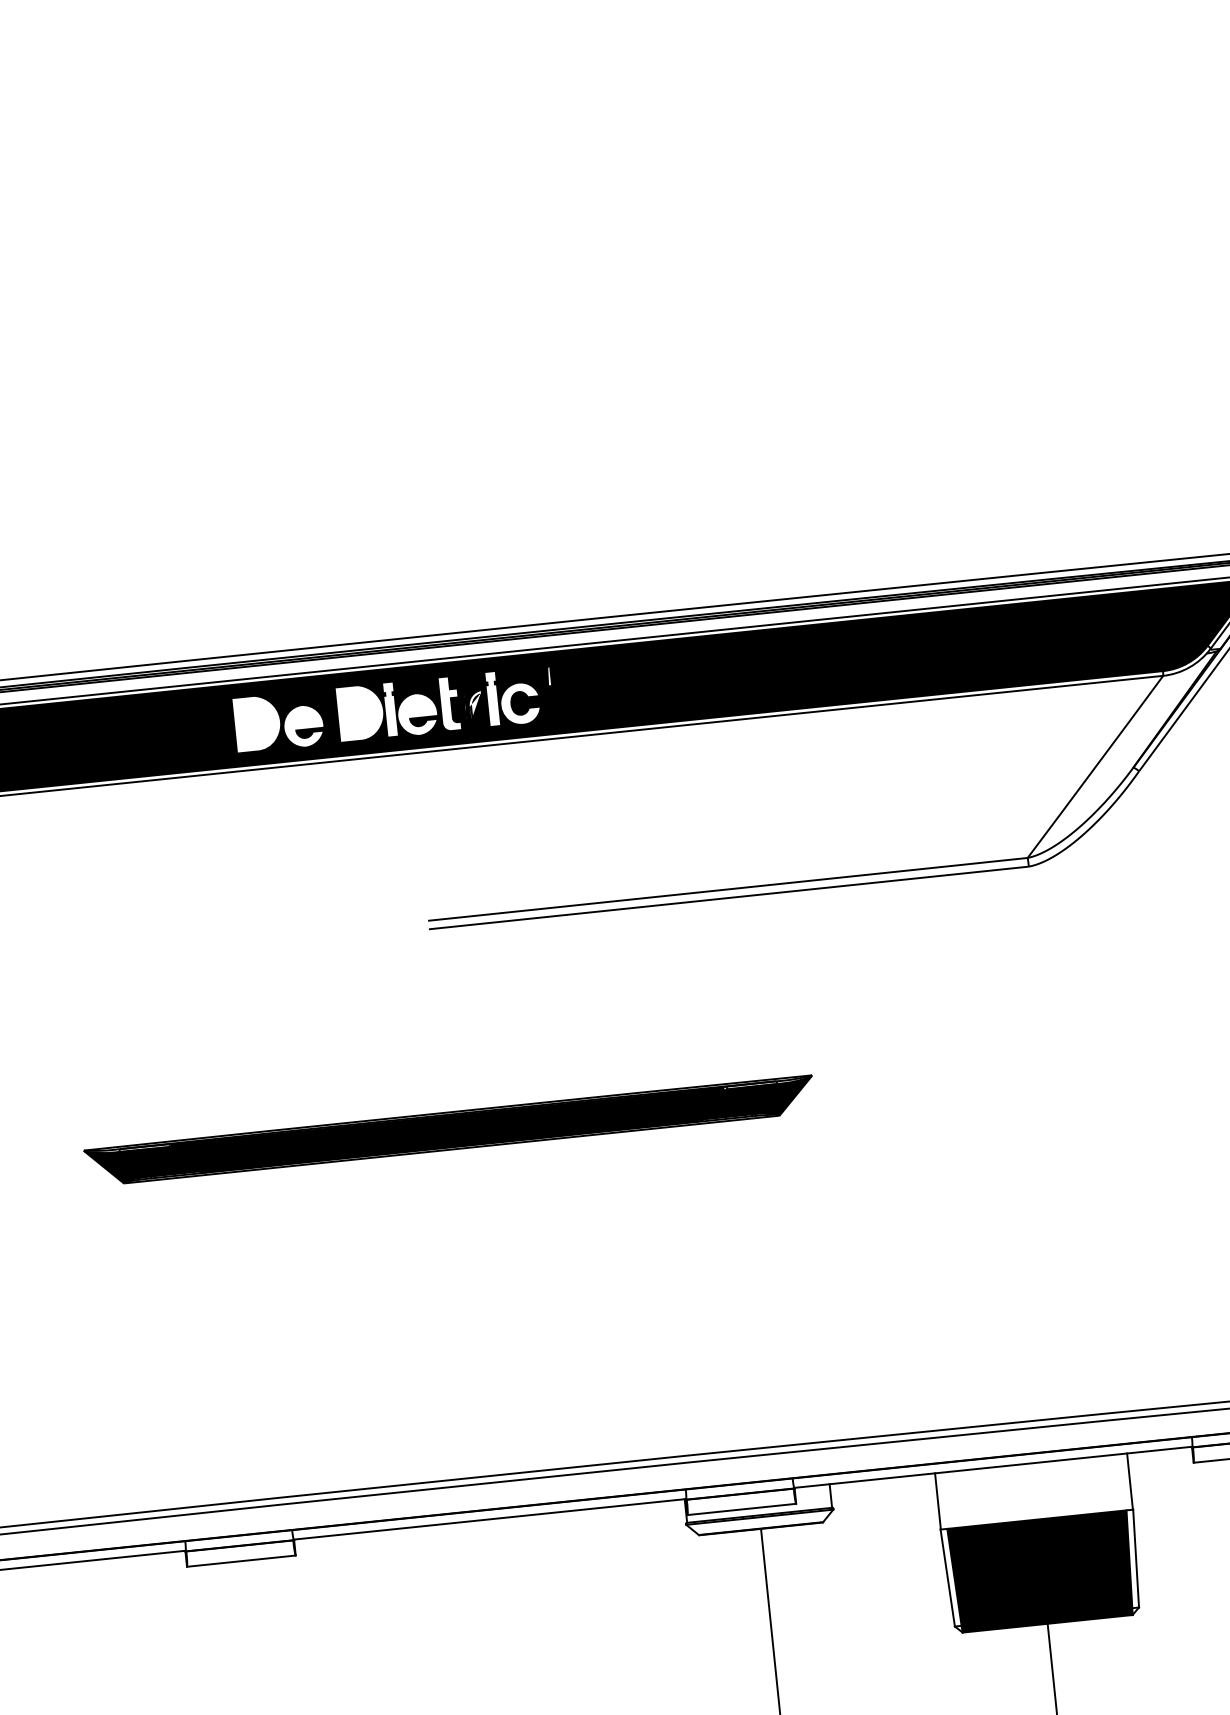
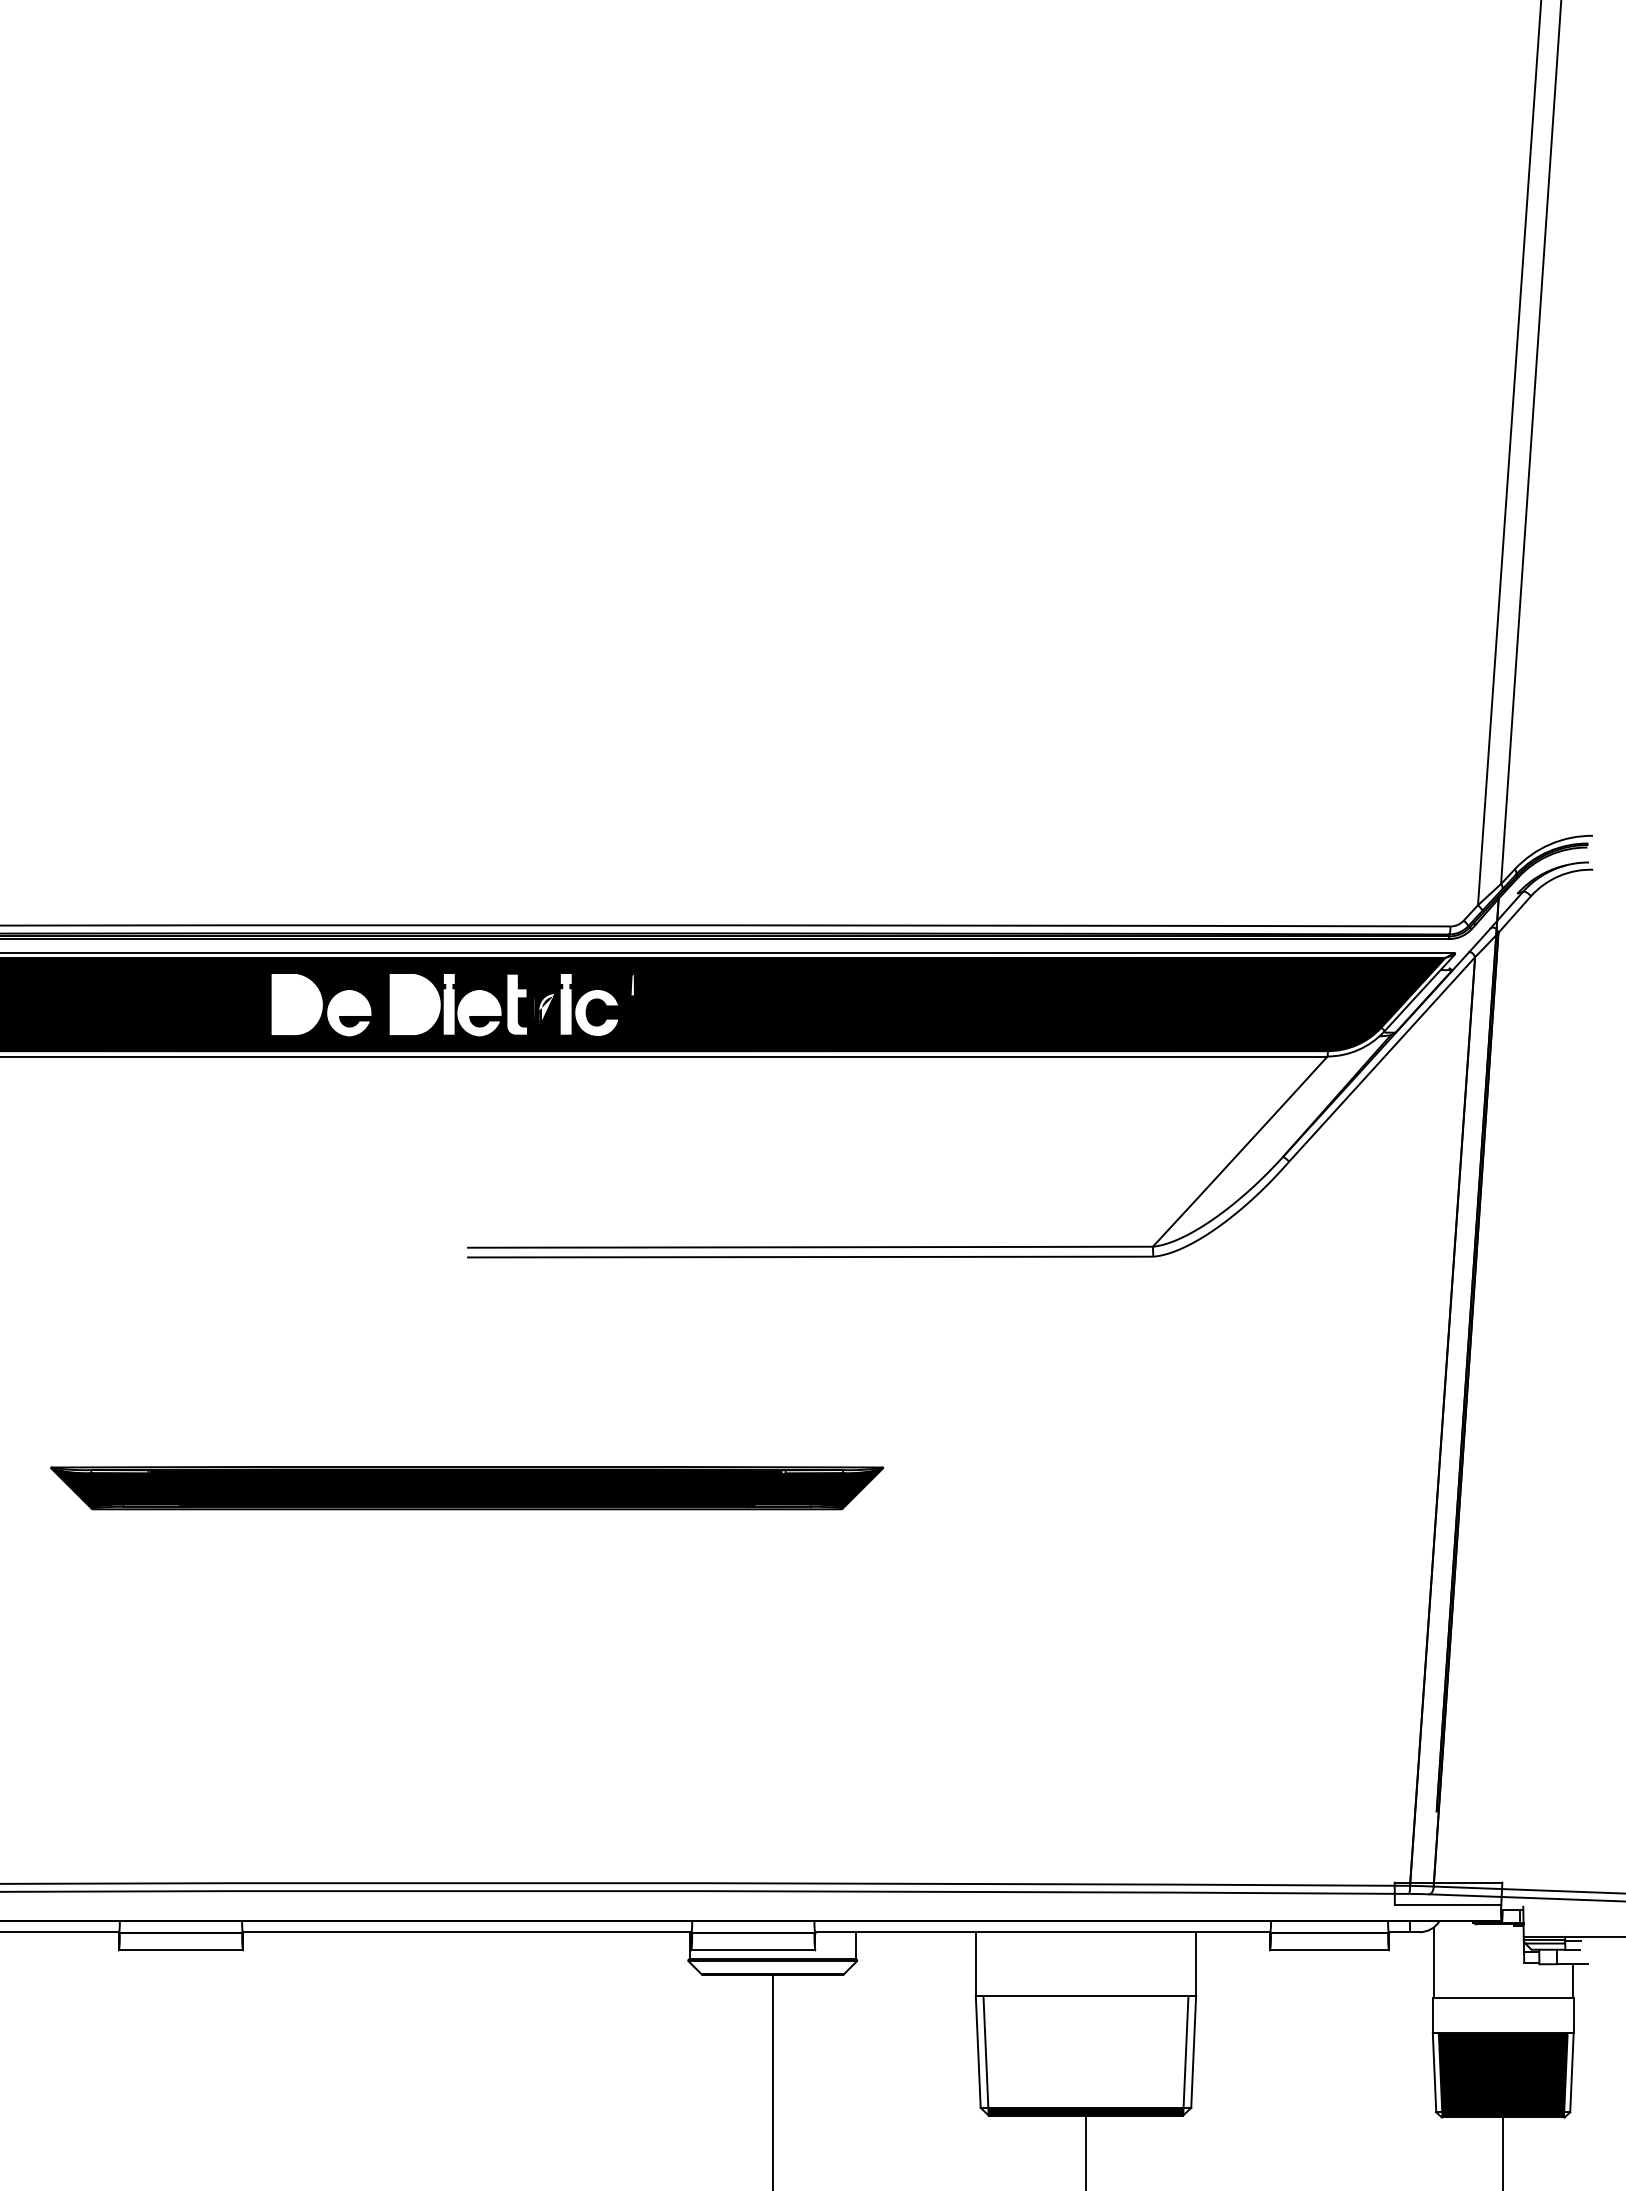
fill: (1041, 1567) -> (1085, 2051), removed

